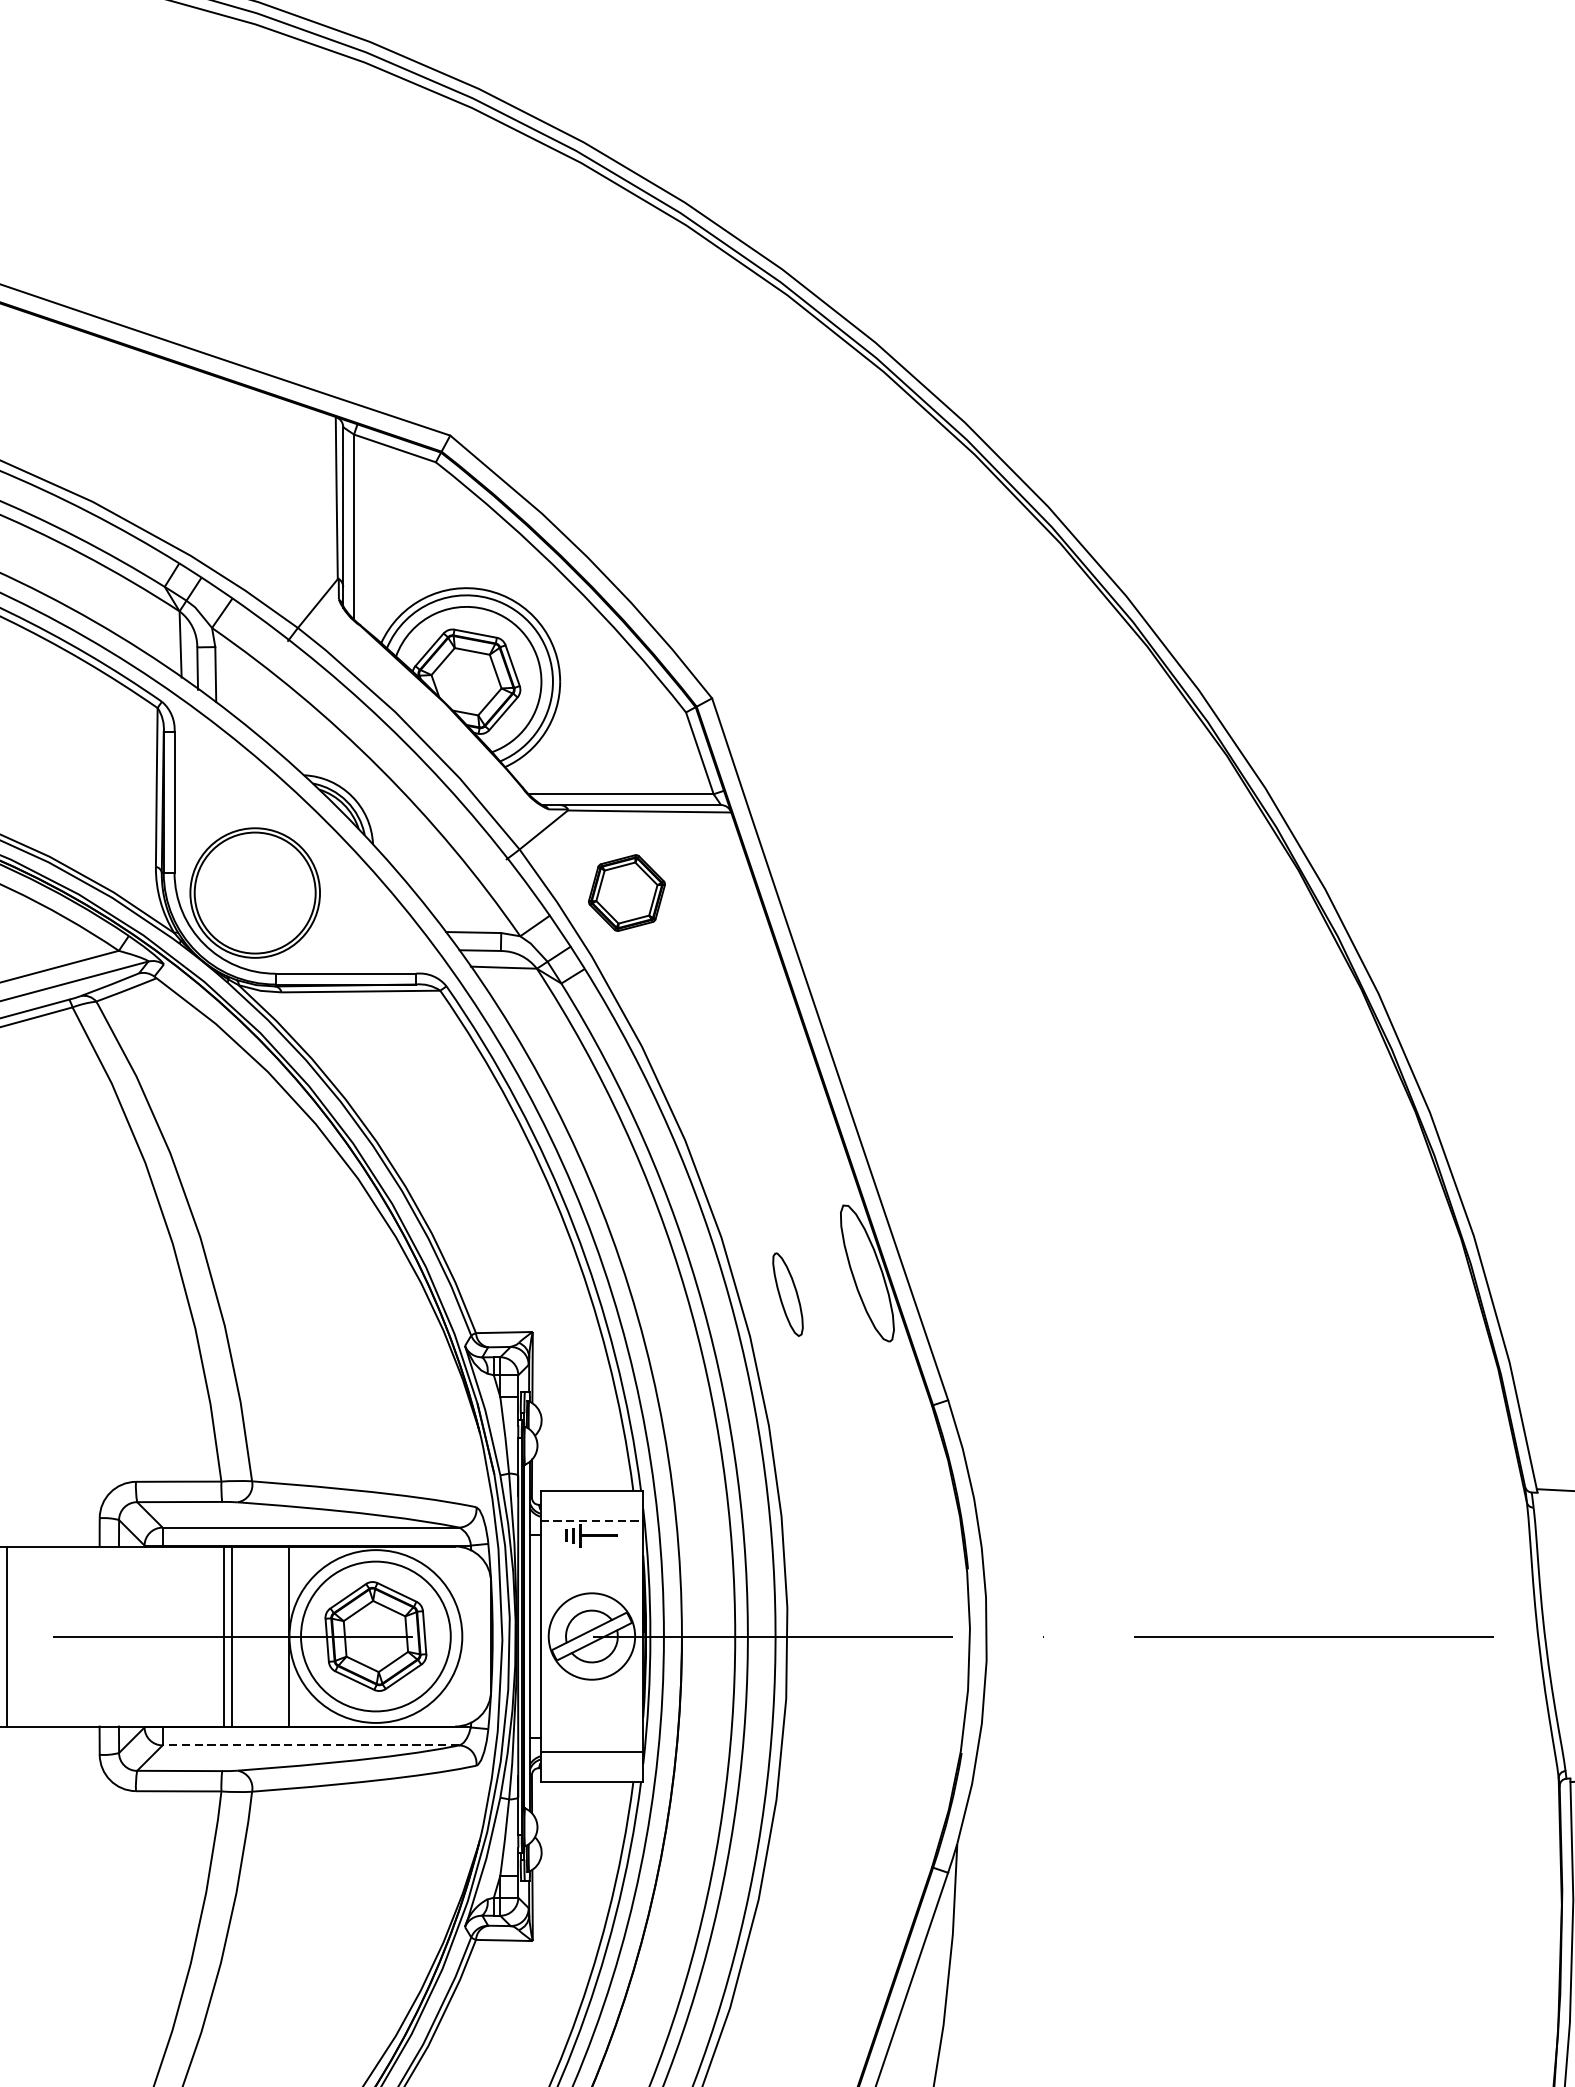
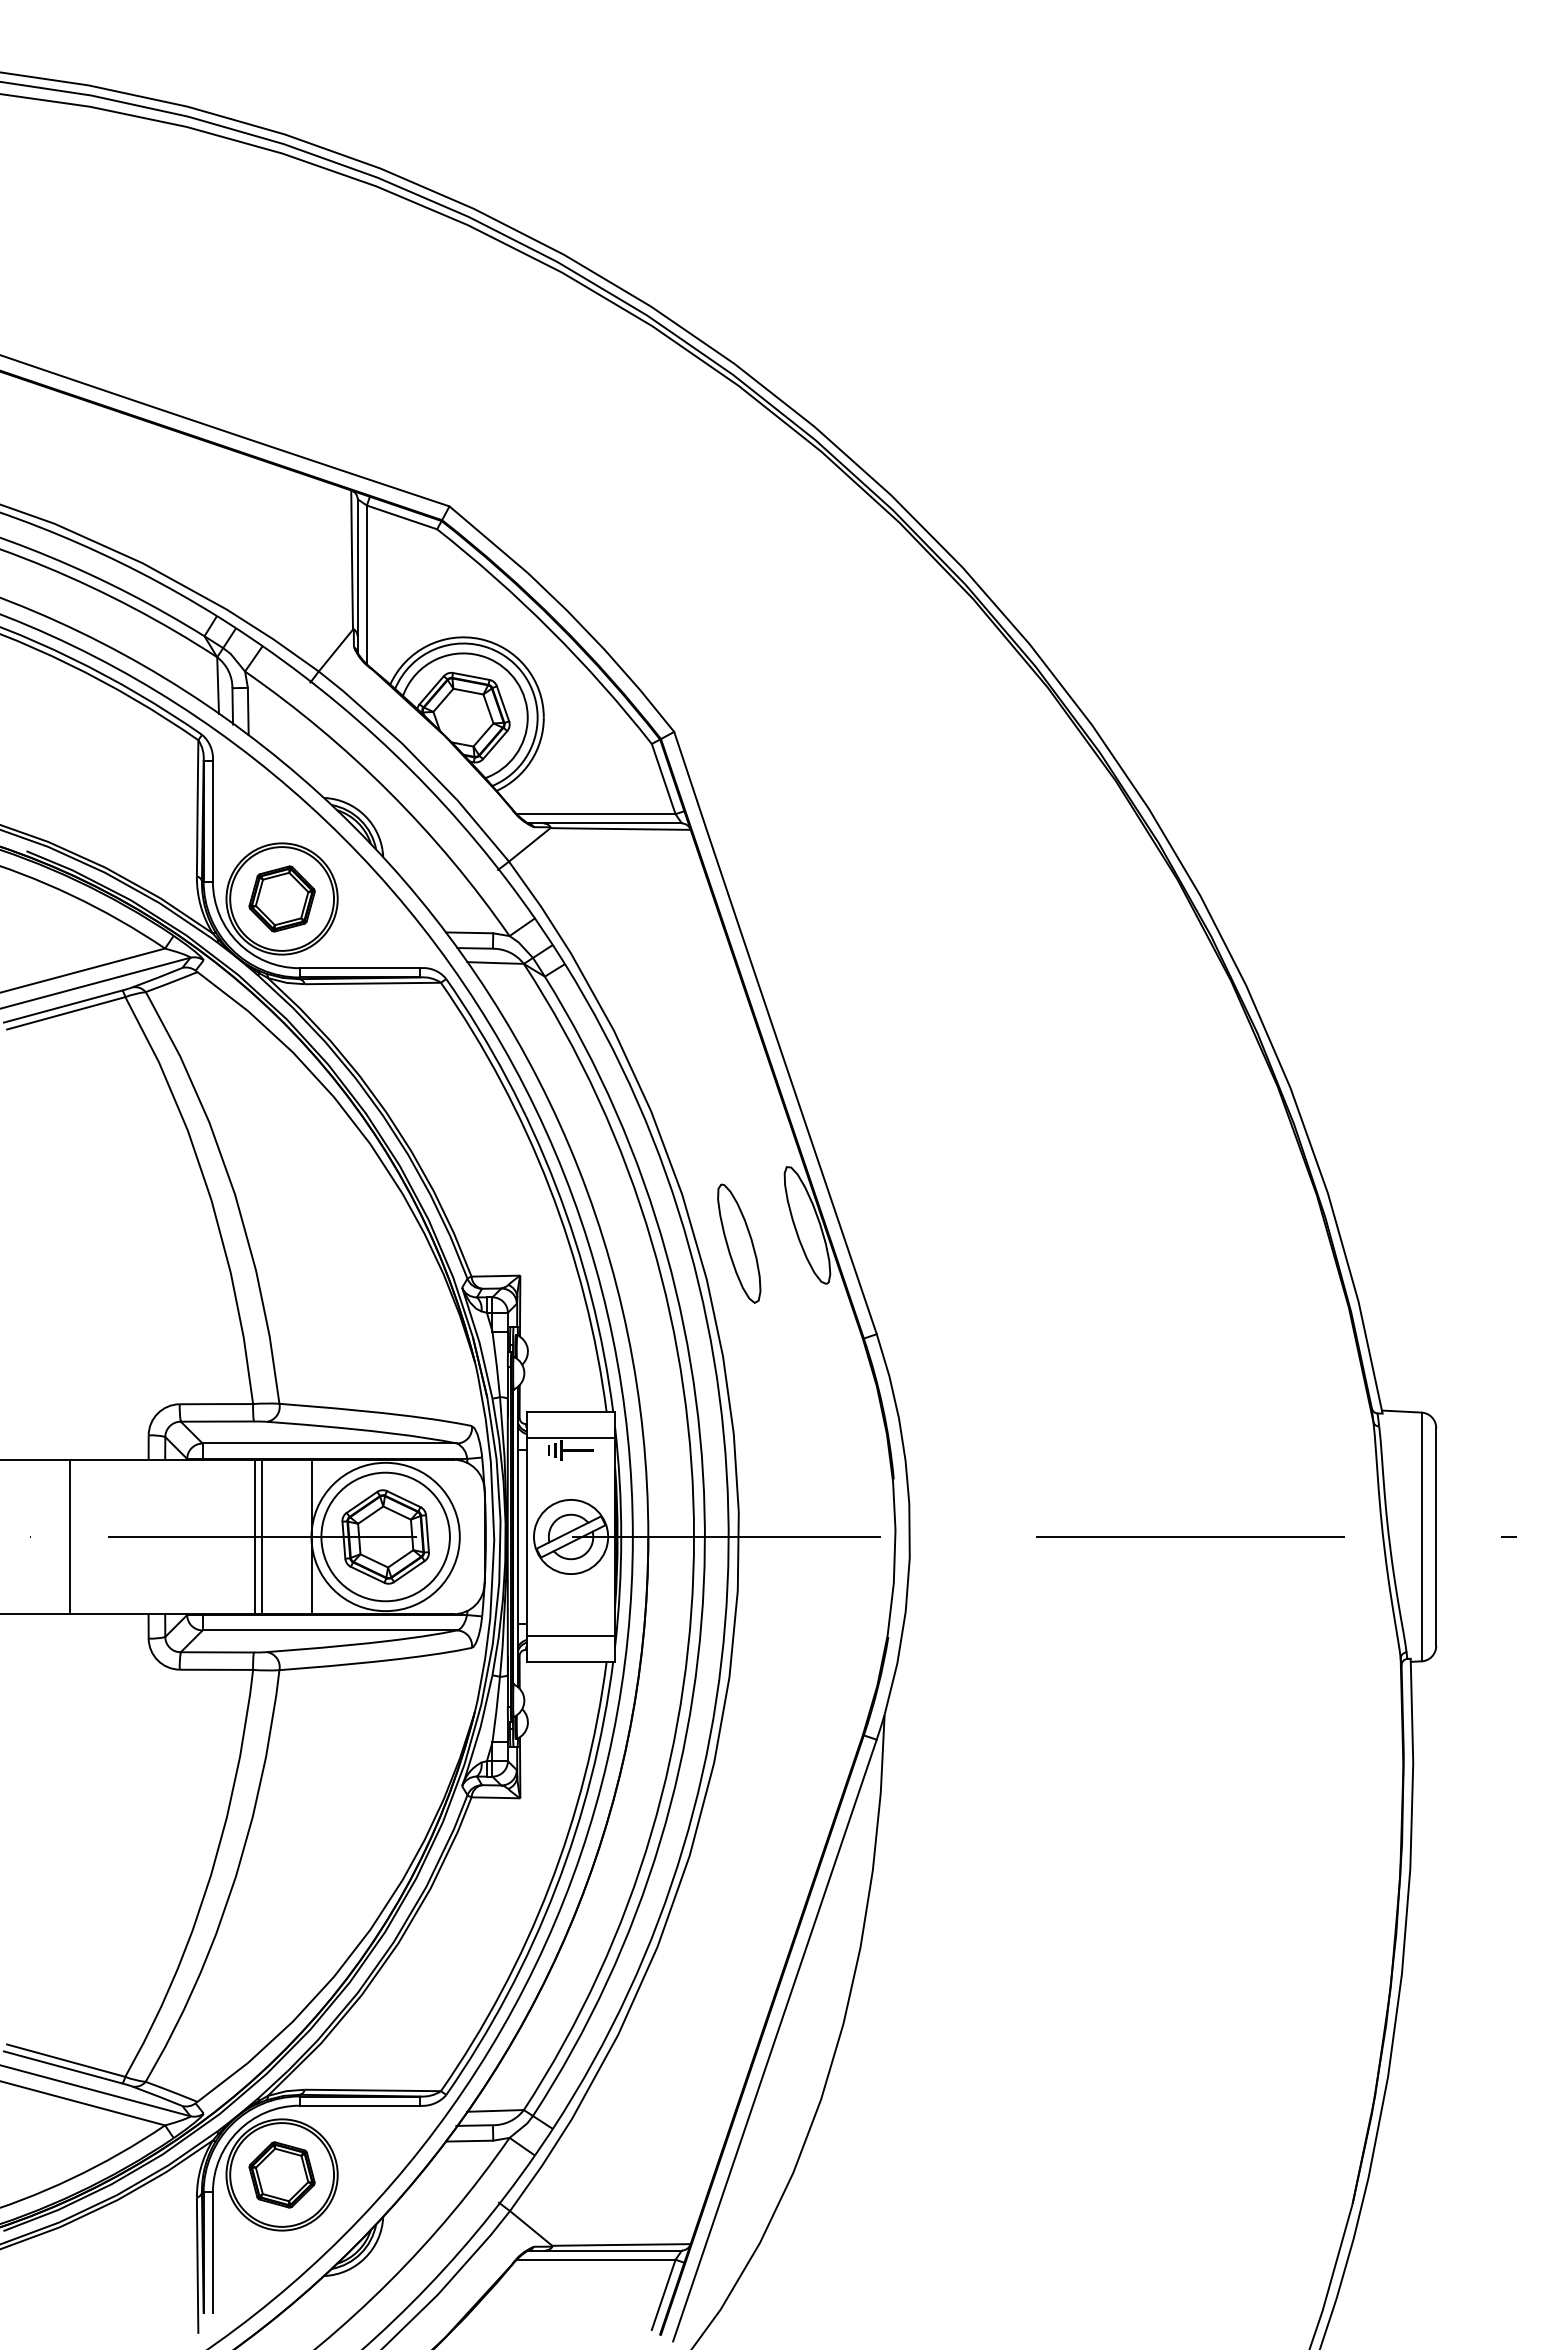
part: (626, 892) -> (281, 898), moved
part: (788, 1294) -> (739, 1243), size x1.67
line: (592, 1521) -> (571, 1438), dashed -> solid
line: (310, 1745) -> (329, 1630), dashed -> solid

